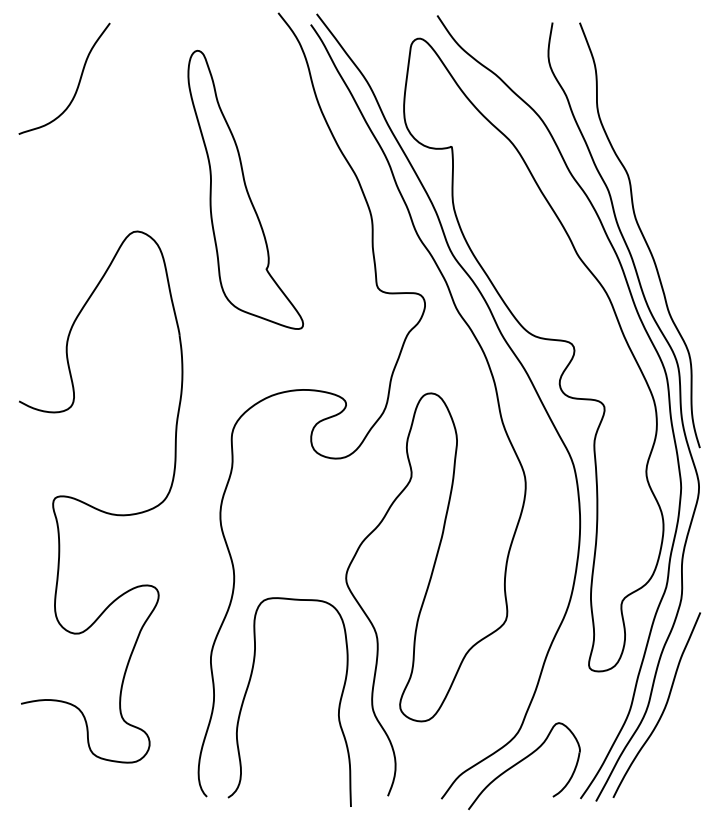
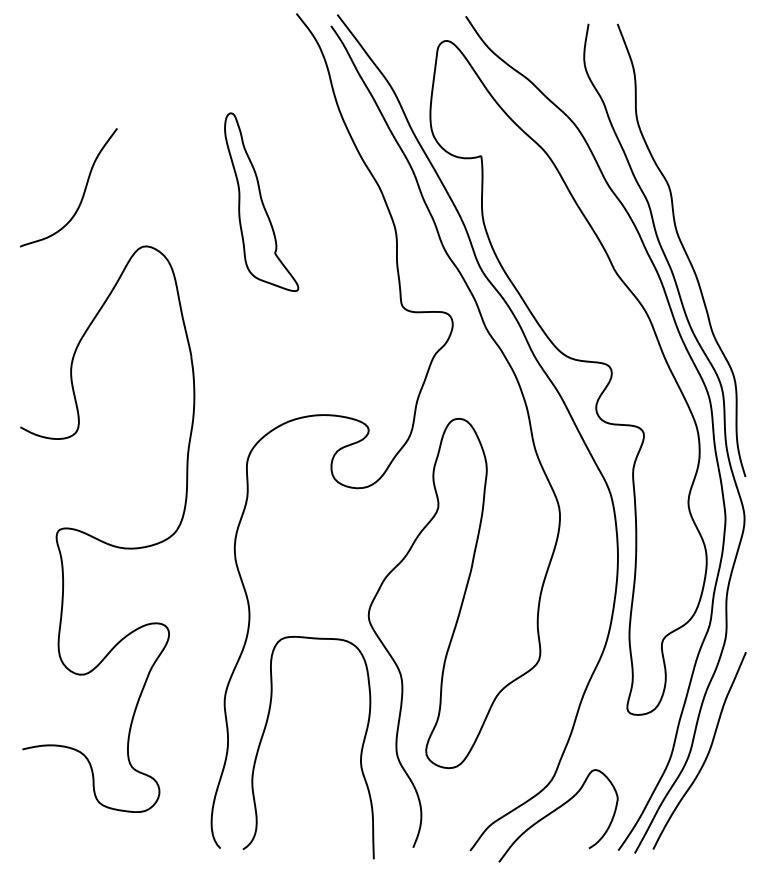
curve: (78, 82) -> (83, 191), moved
part: (245, 190) -> (261, 202), size x0.6

